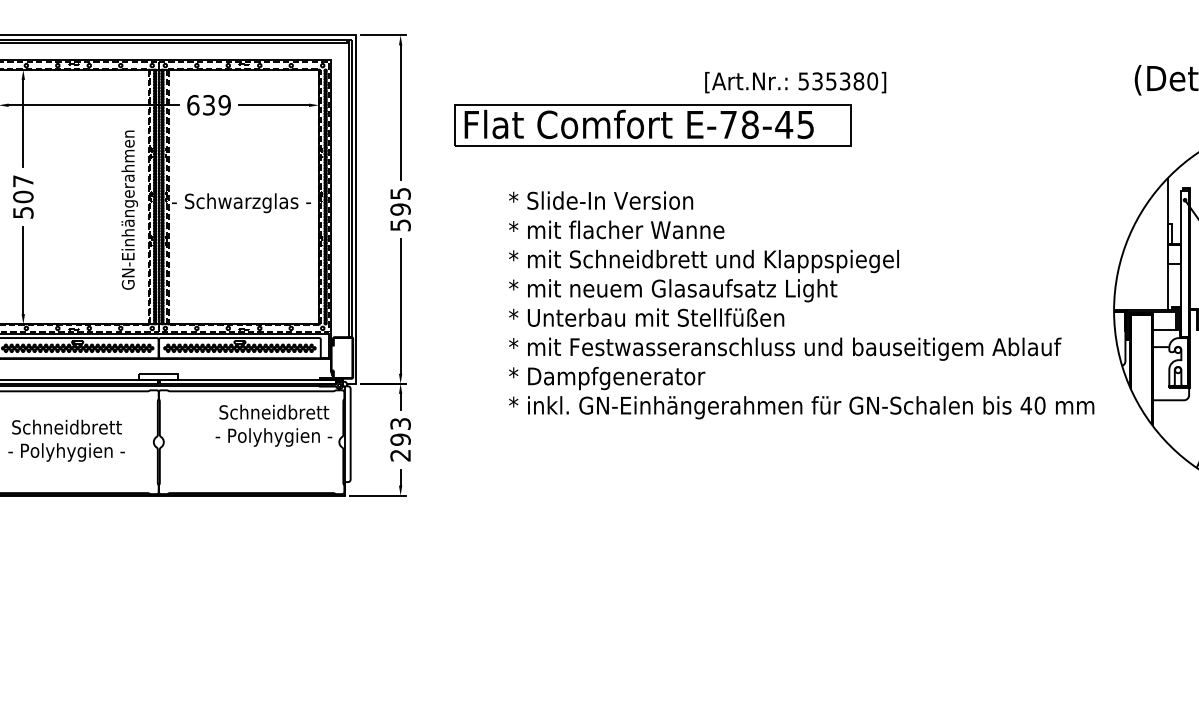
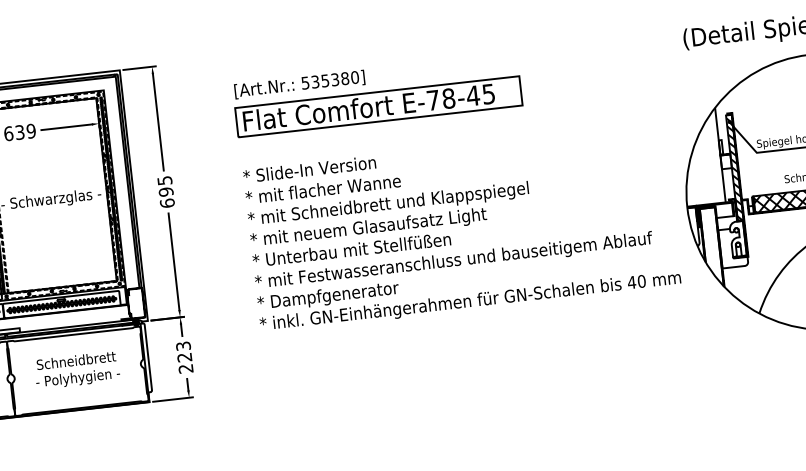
text: (795, 82) -> (299, 84), moved
part: (652, 125) -> (378, 107), moved
text: (400, 225) -> (167, 203), 595 -> 695
hatch: (1185, 263) -> (734, 167), added
text: (273, 425) -> (76, 370), moved
text: (400, 439) -> (184, 357), 293 -> 223

